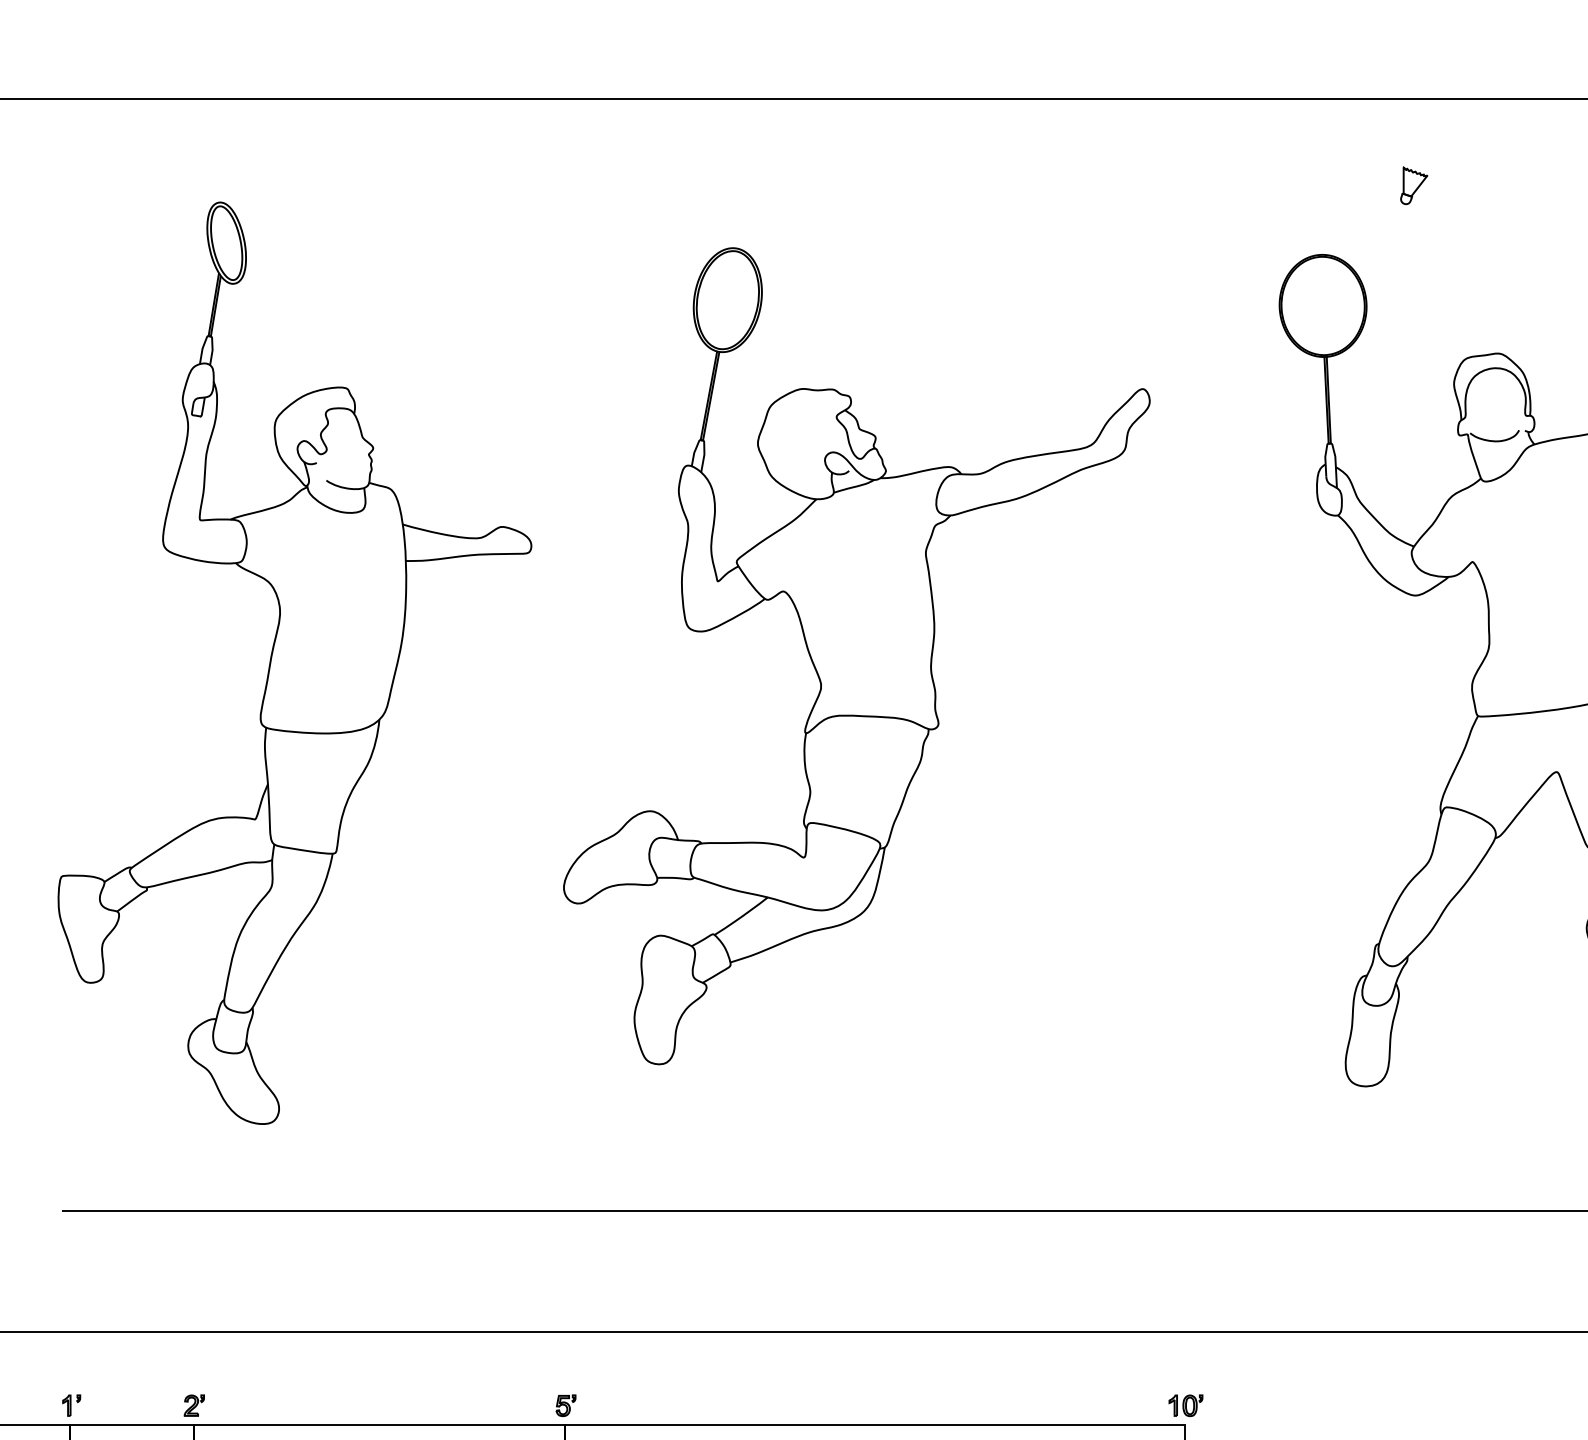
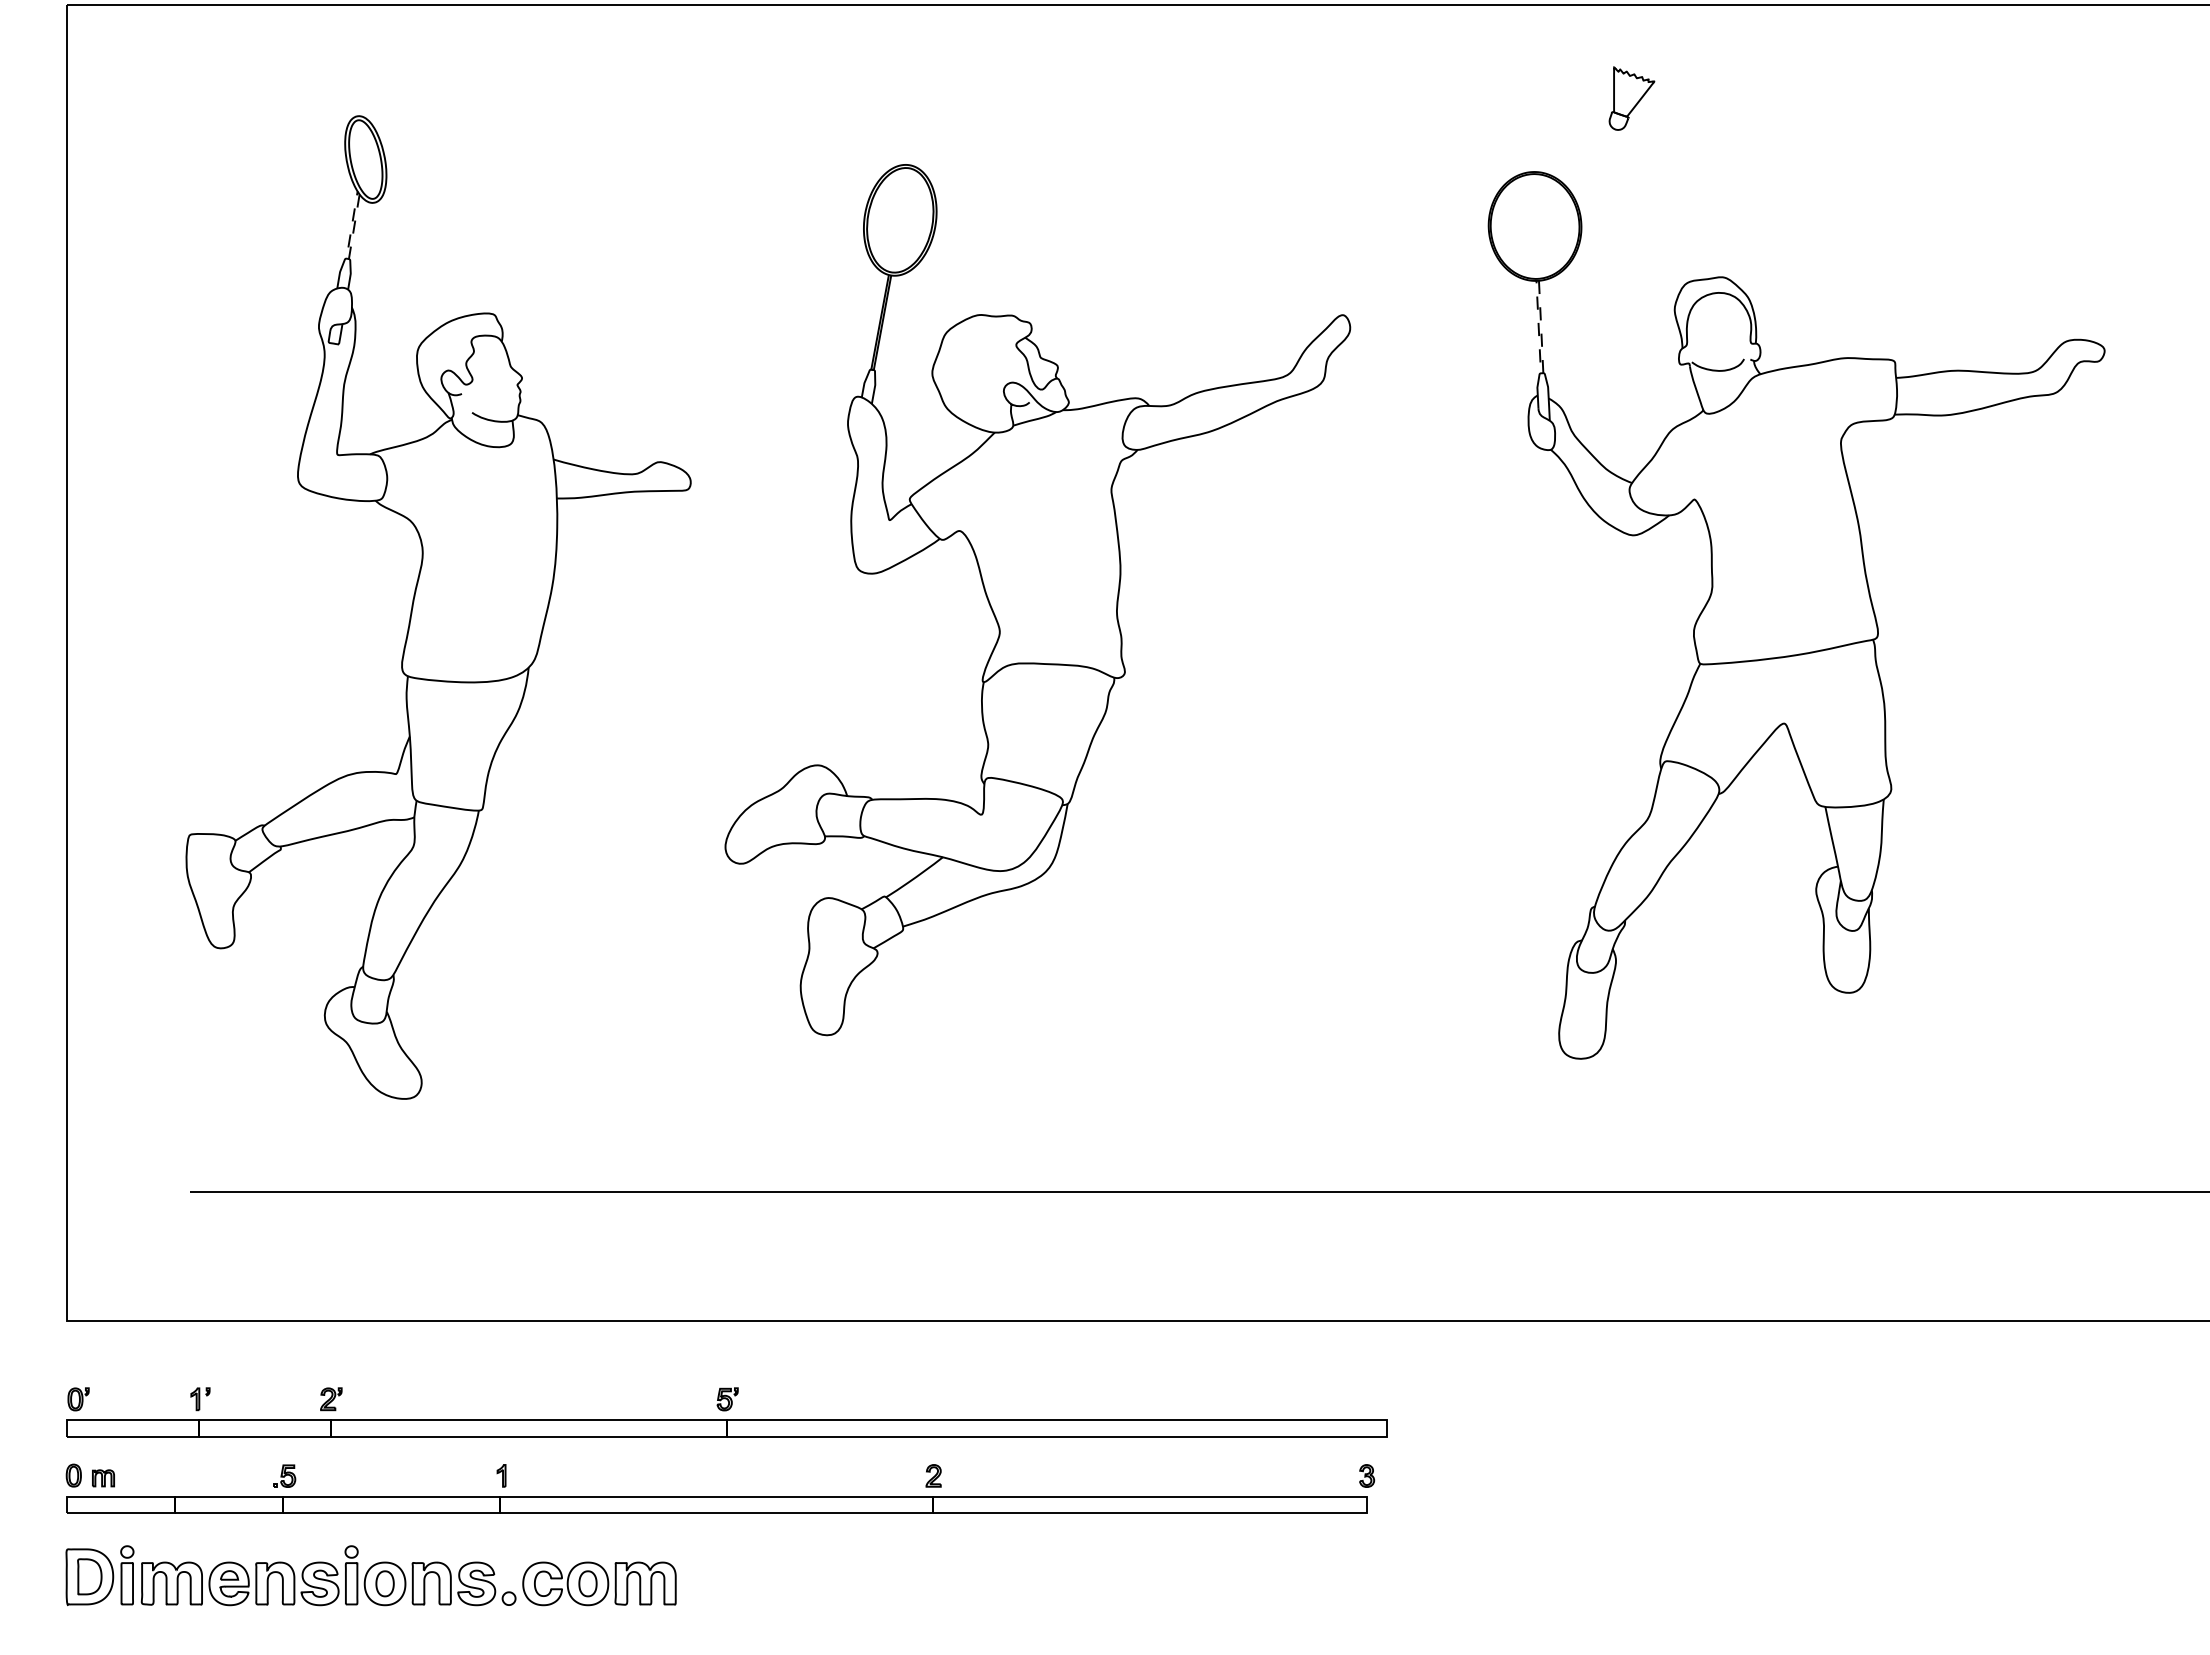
part: (1414, 185) -> (1632, 97), size x1.6
line: (208, 335) -> (346, 258), solid -> dashed
line: (1329, 443) -> (1541, 373), solid -> dashed
part: (1185, 1405) -> (1388, 1399), removed

